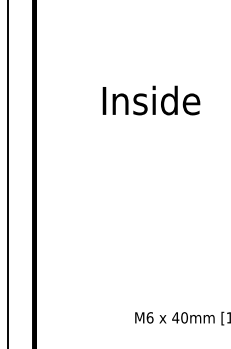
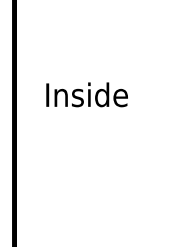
text: (151, 100) -> (87, 94), moved

